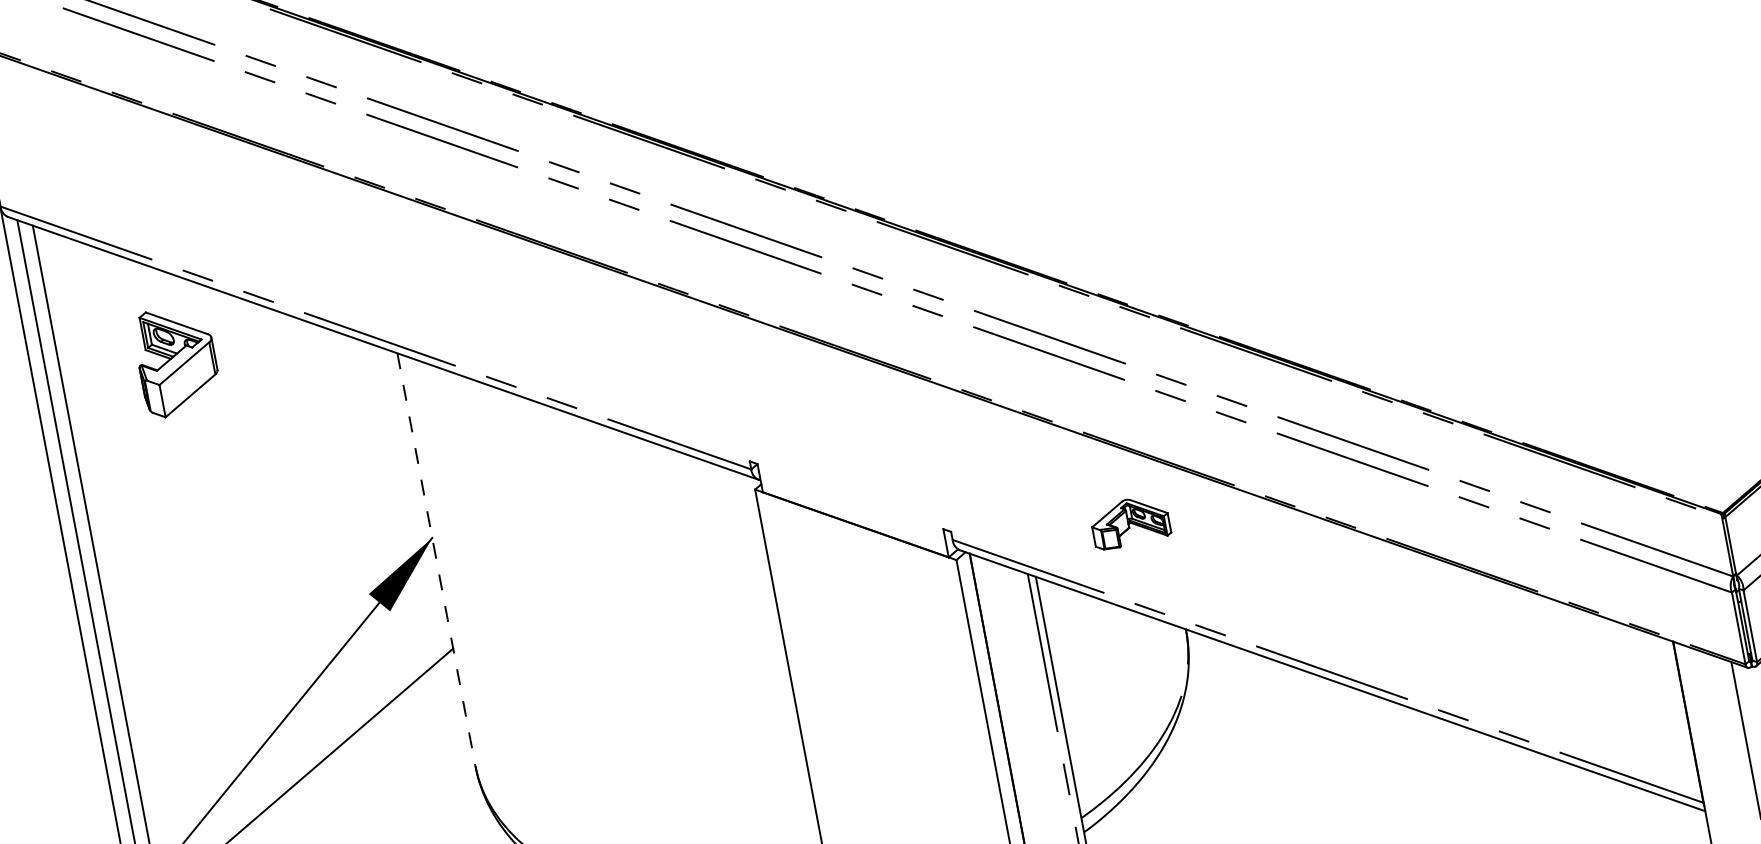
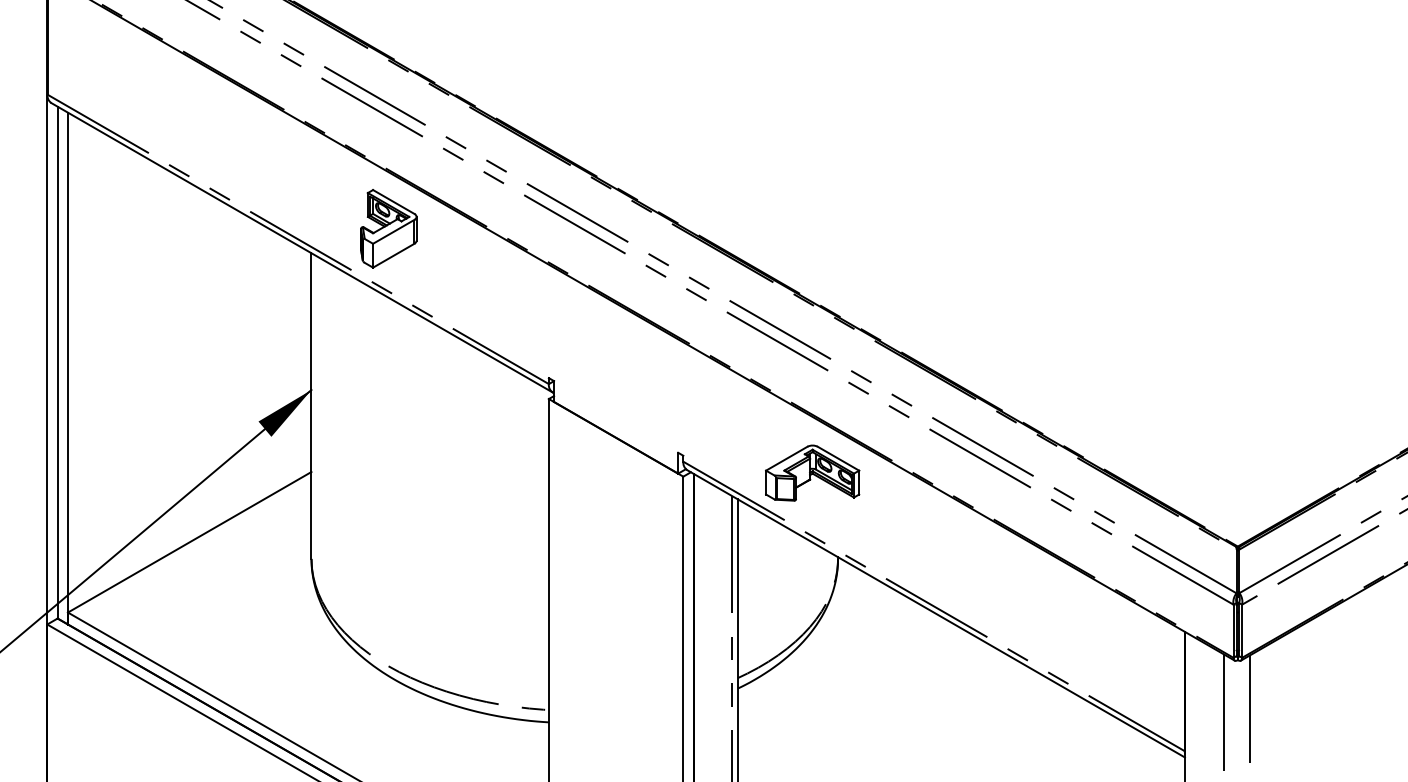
part: (176, 360) -> (388, 228), moved
part: (1129, 521) -> (812, 472), size x1.67
line: (436, 560) -> (311, 406), dashed -> solid

